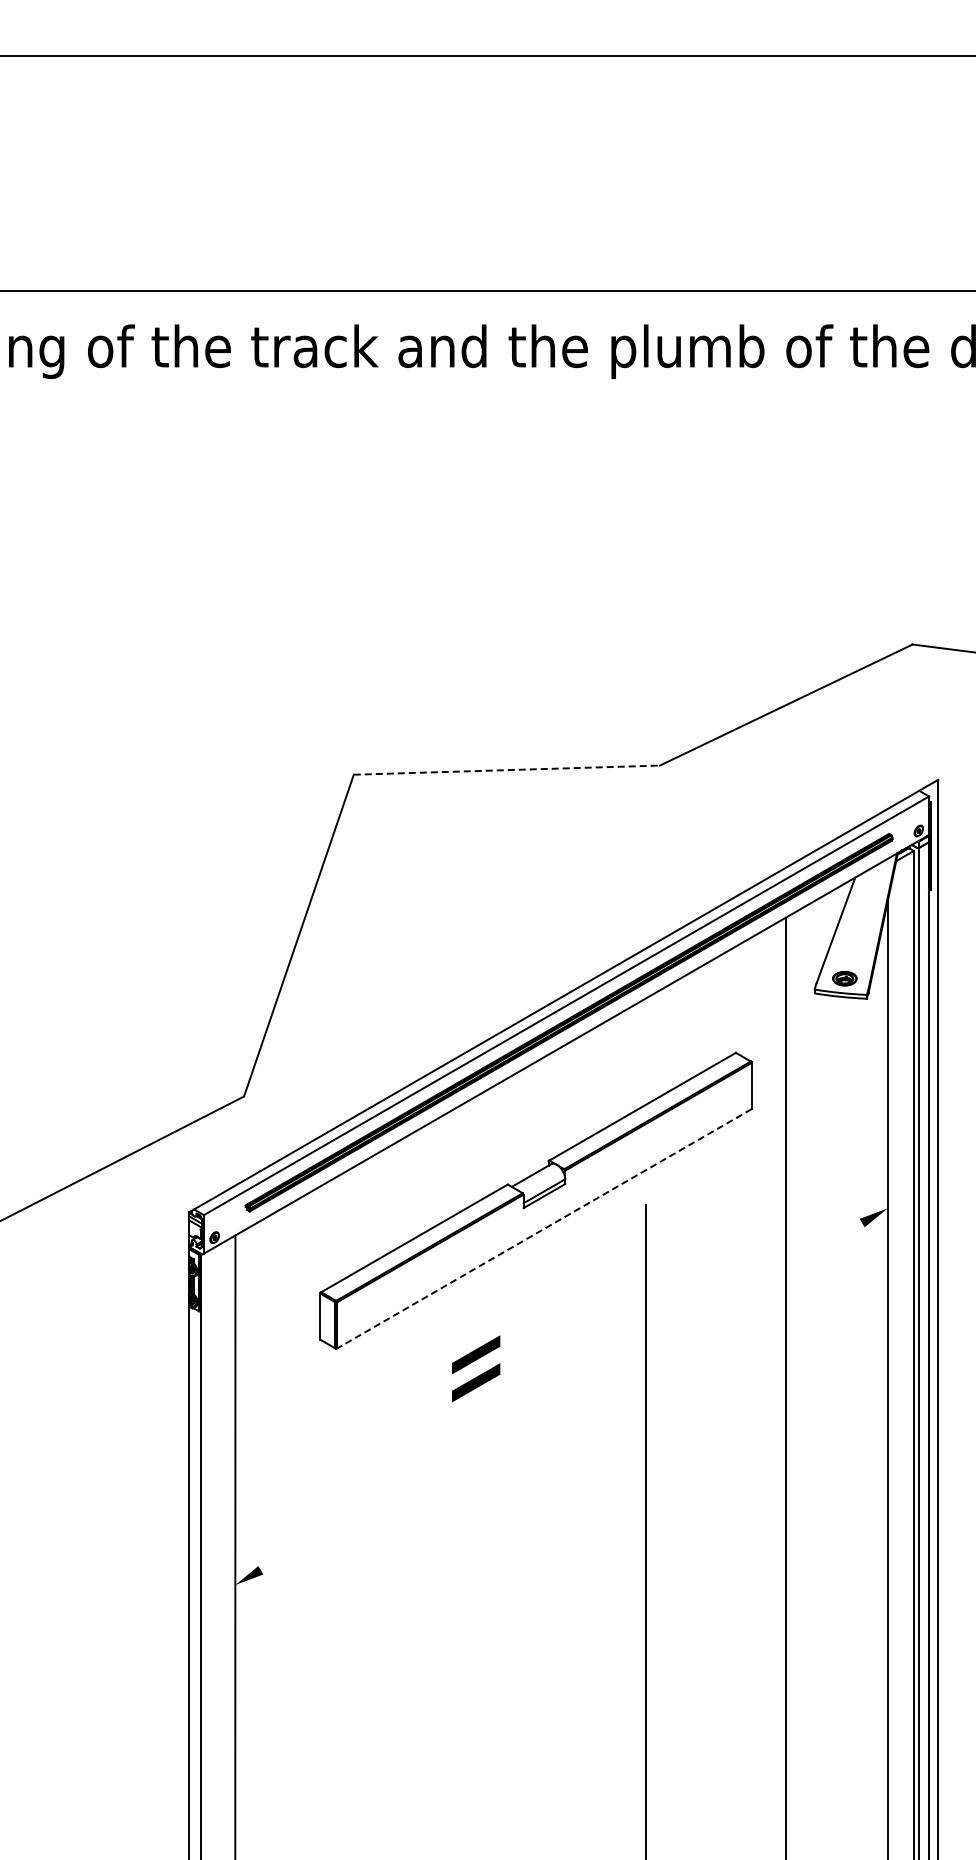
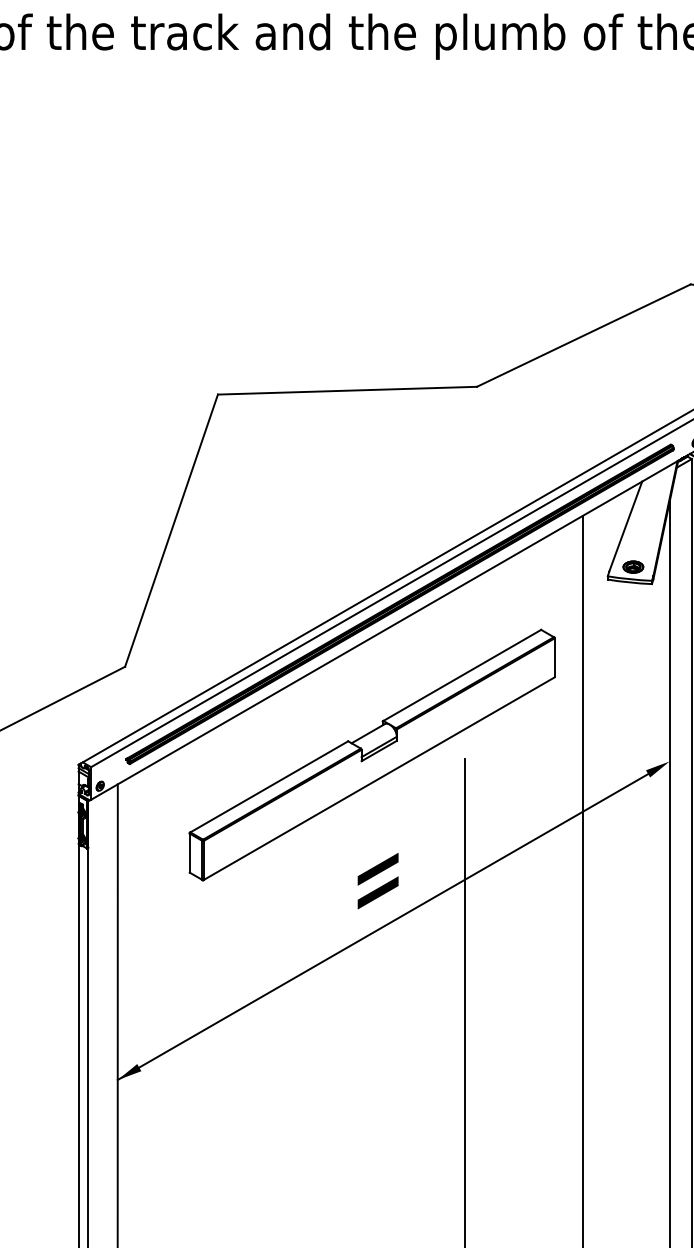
line: (507, 770) -> (347, 390), dashed -> solid
line: (543, 1229) -> (378, 779), dashed -> solid
text: (476, 1368) -> (378, 880), moved
line: (549, 1403) -> (383, 926), added

